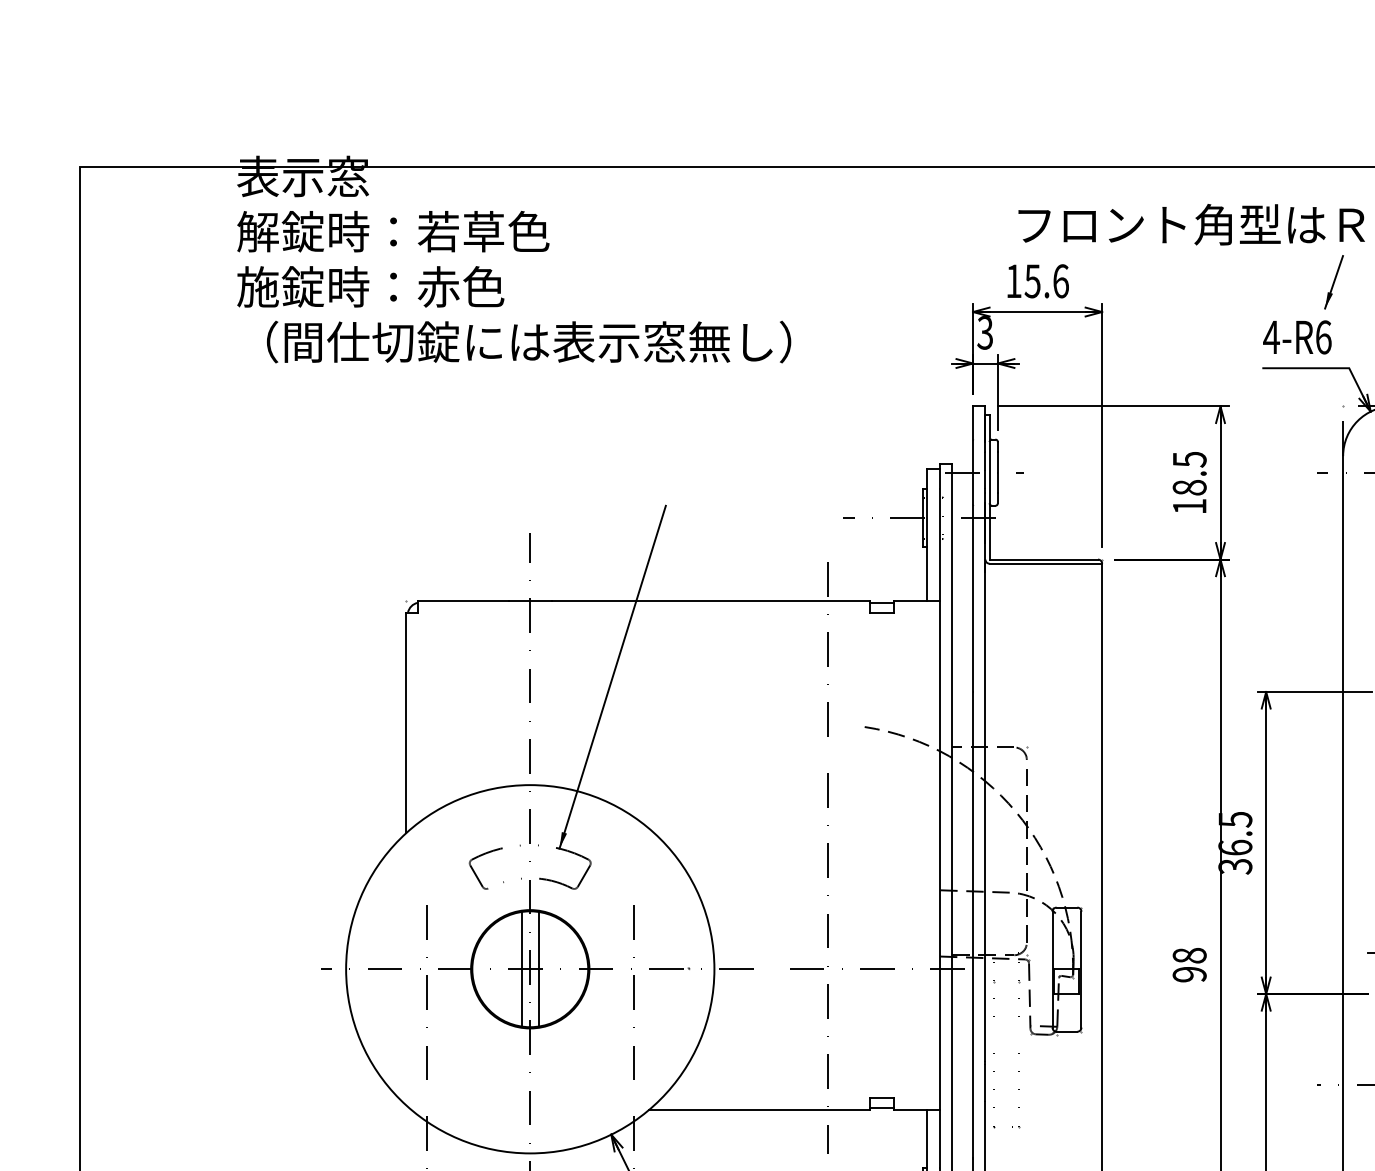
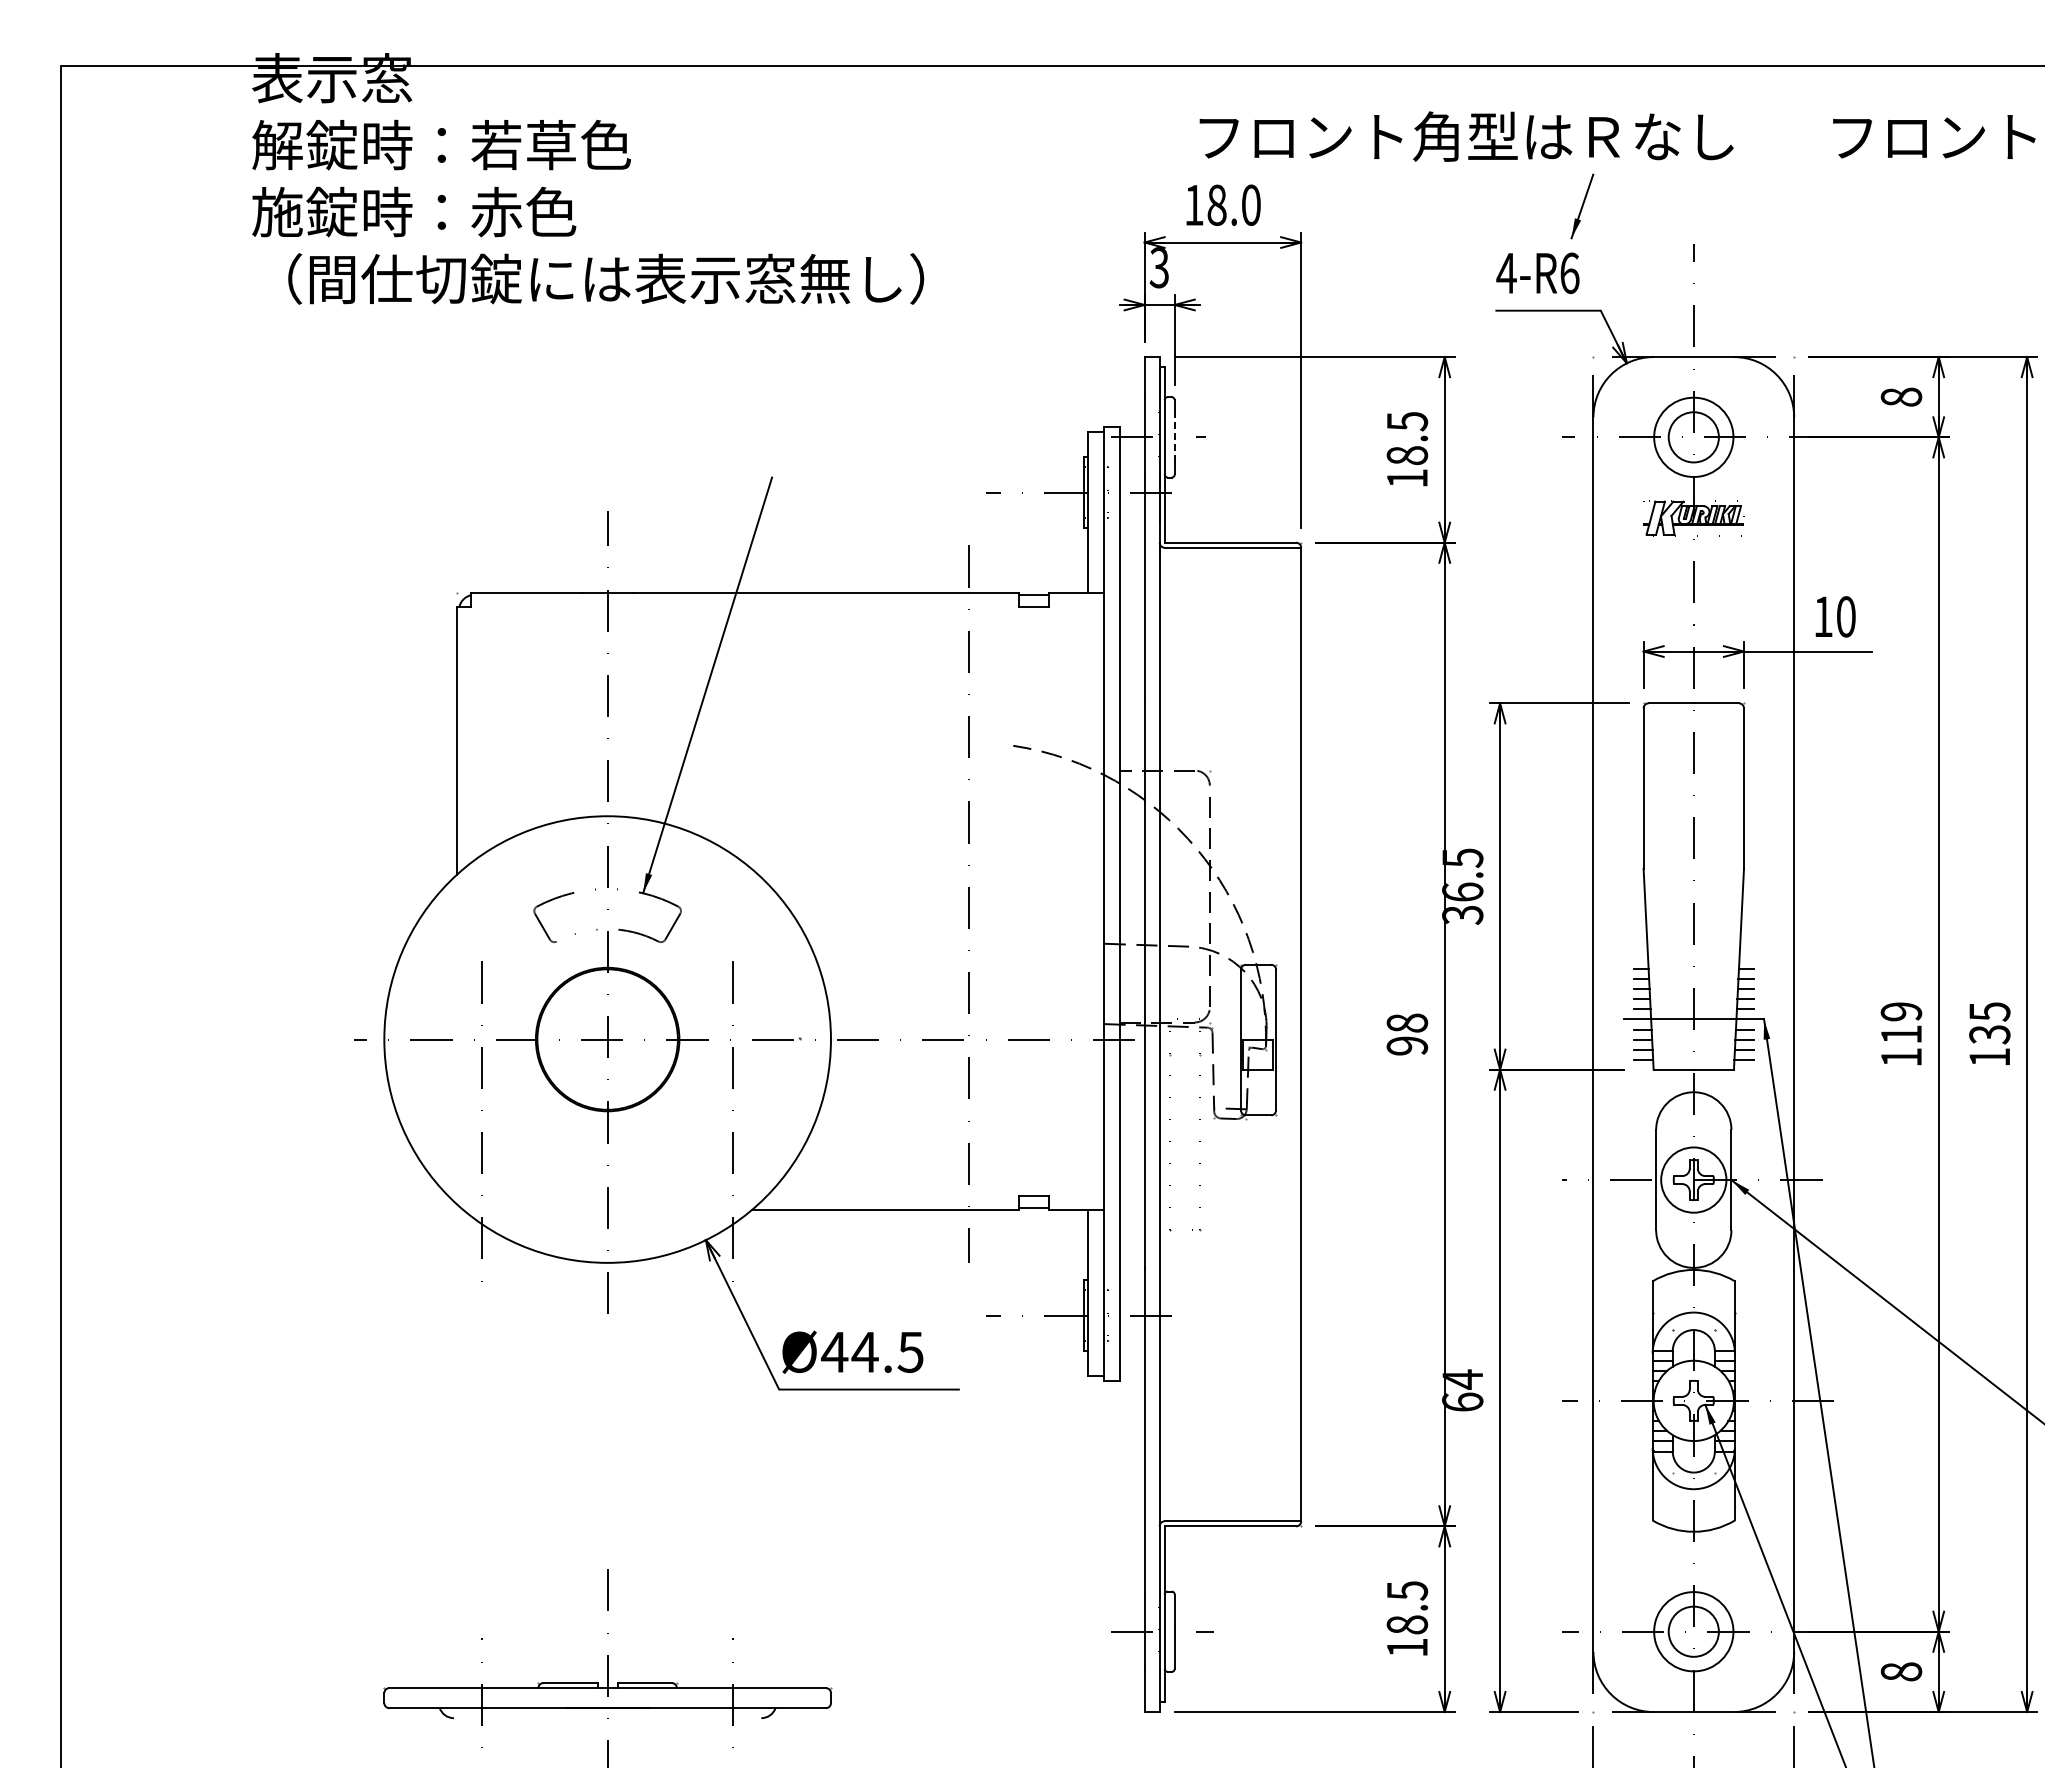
text: (1046, 280) -> (1233, 204), 15.6 -> 18.0
line: (997, 471) -> (1174, 436), solid -> dashed
line: (521, 969) -> (597, 1039), removed
line: (538, 969) -> (617, 1039), removed

